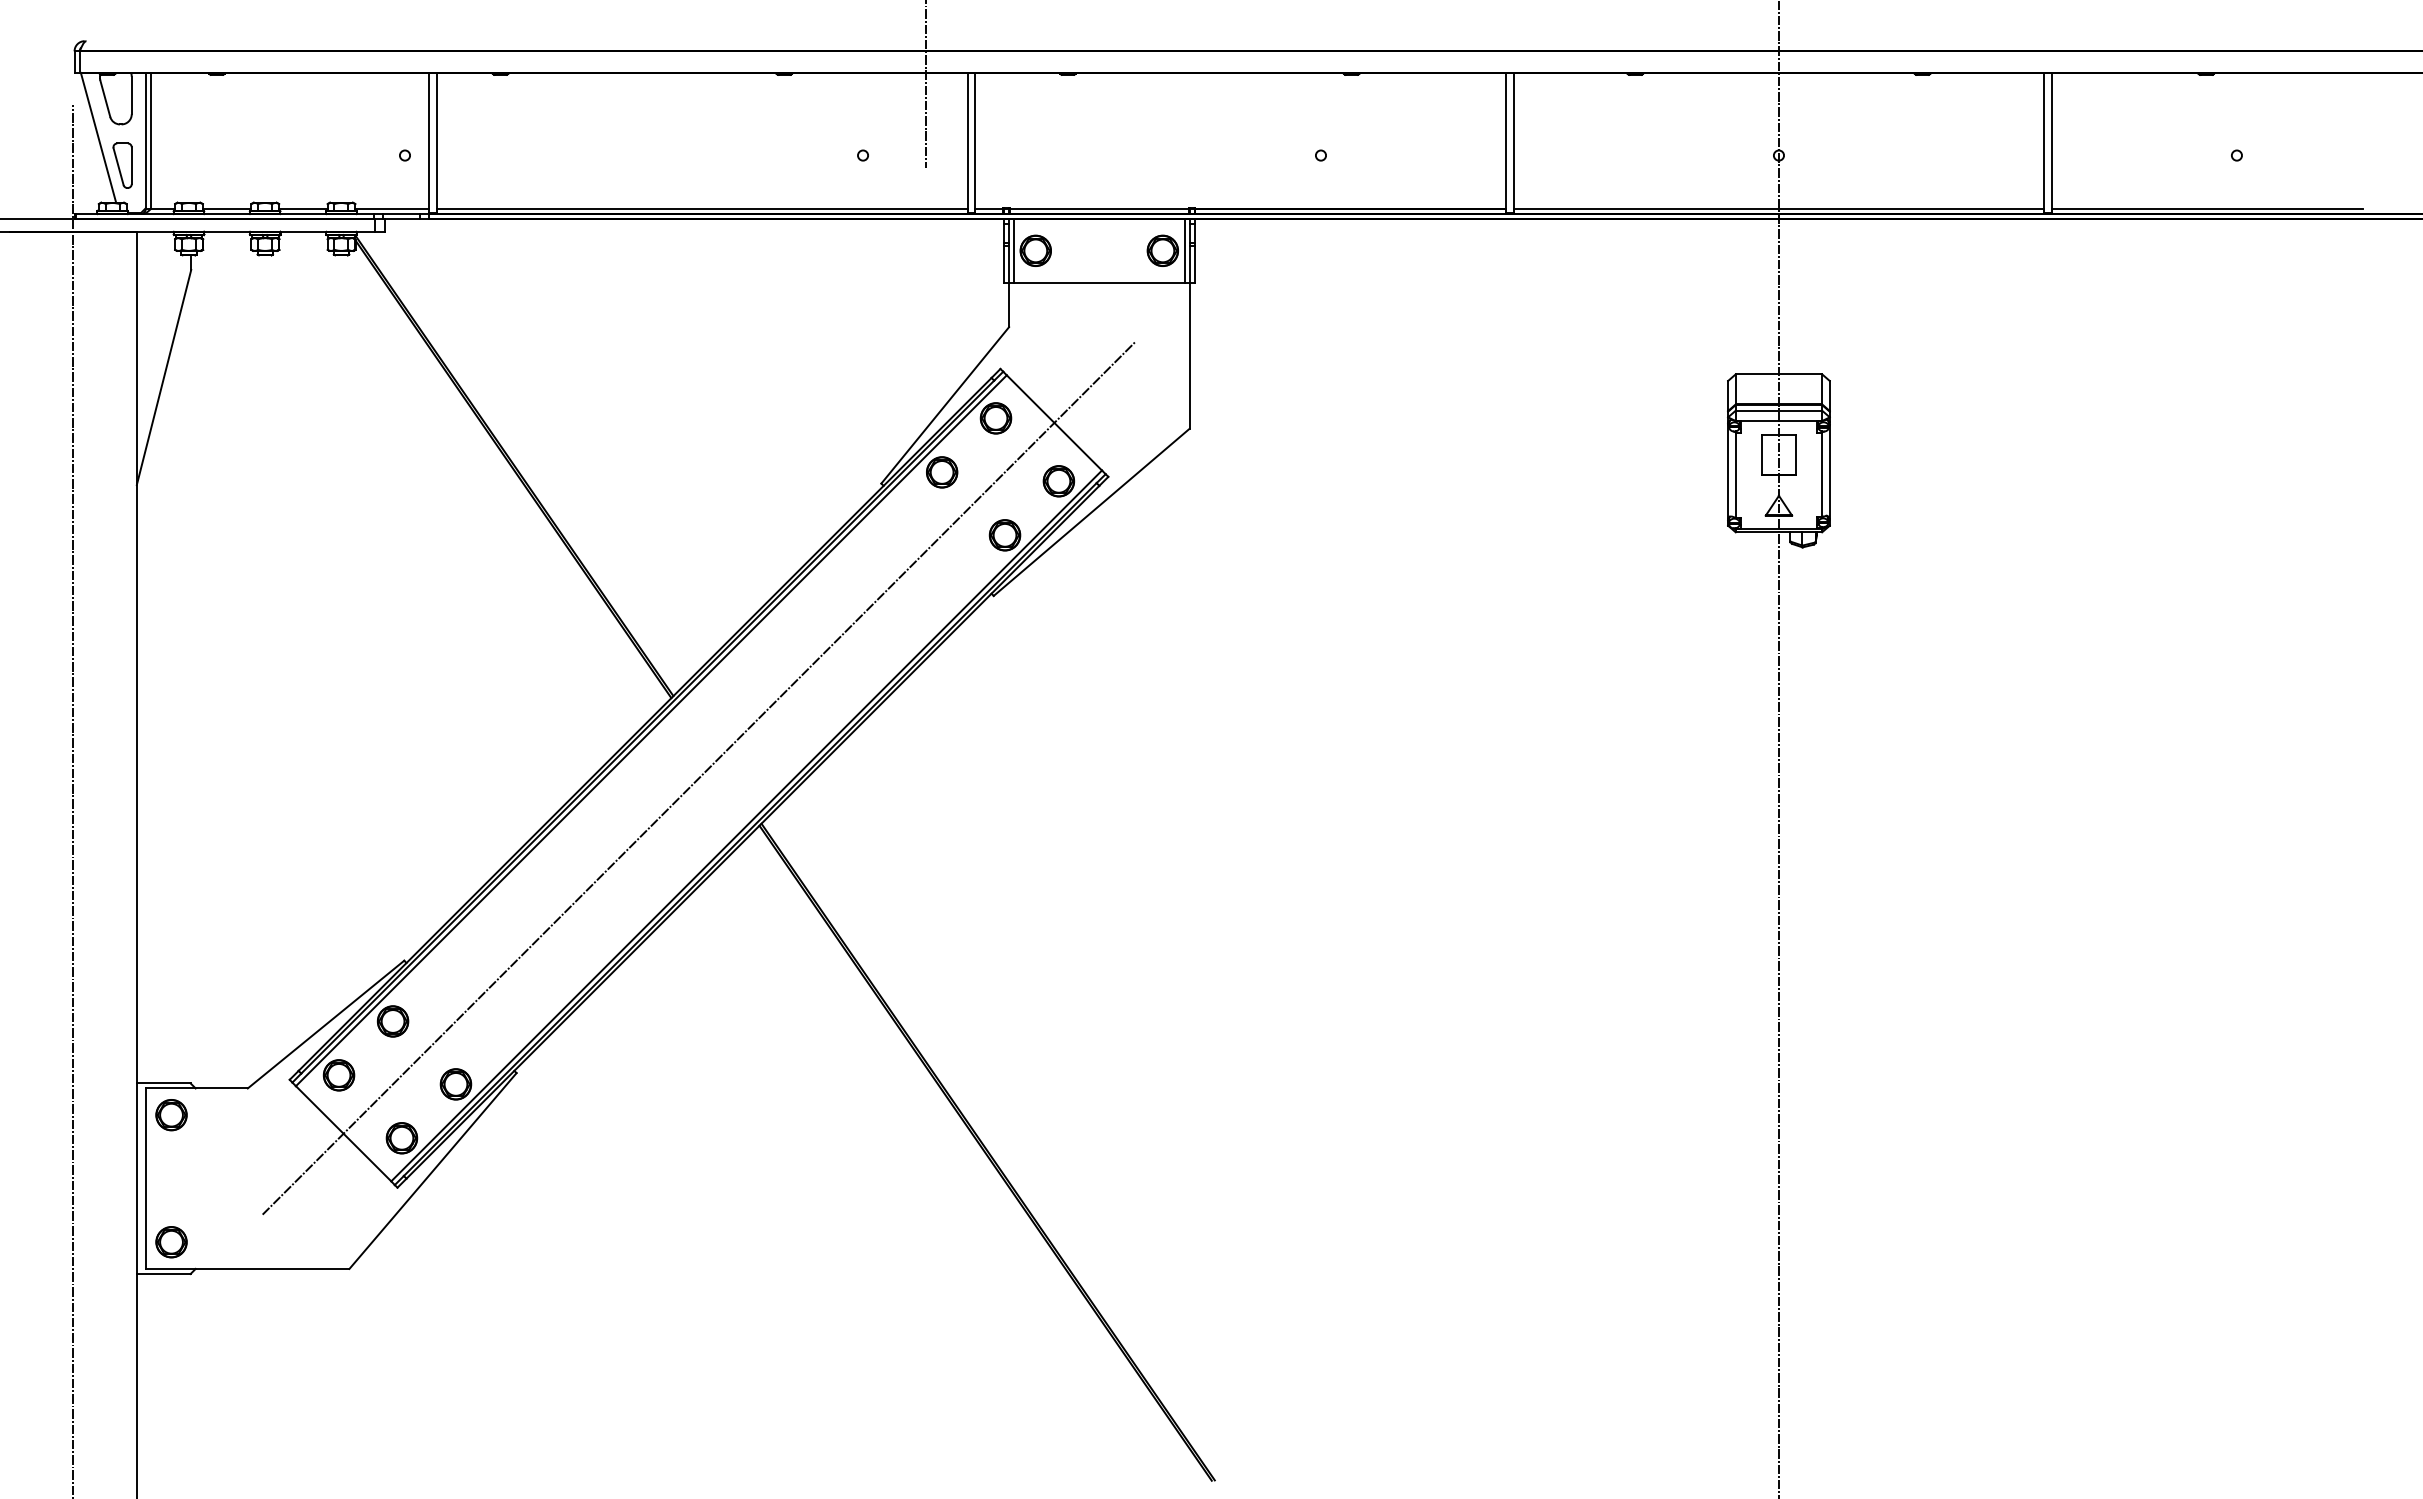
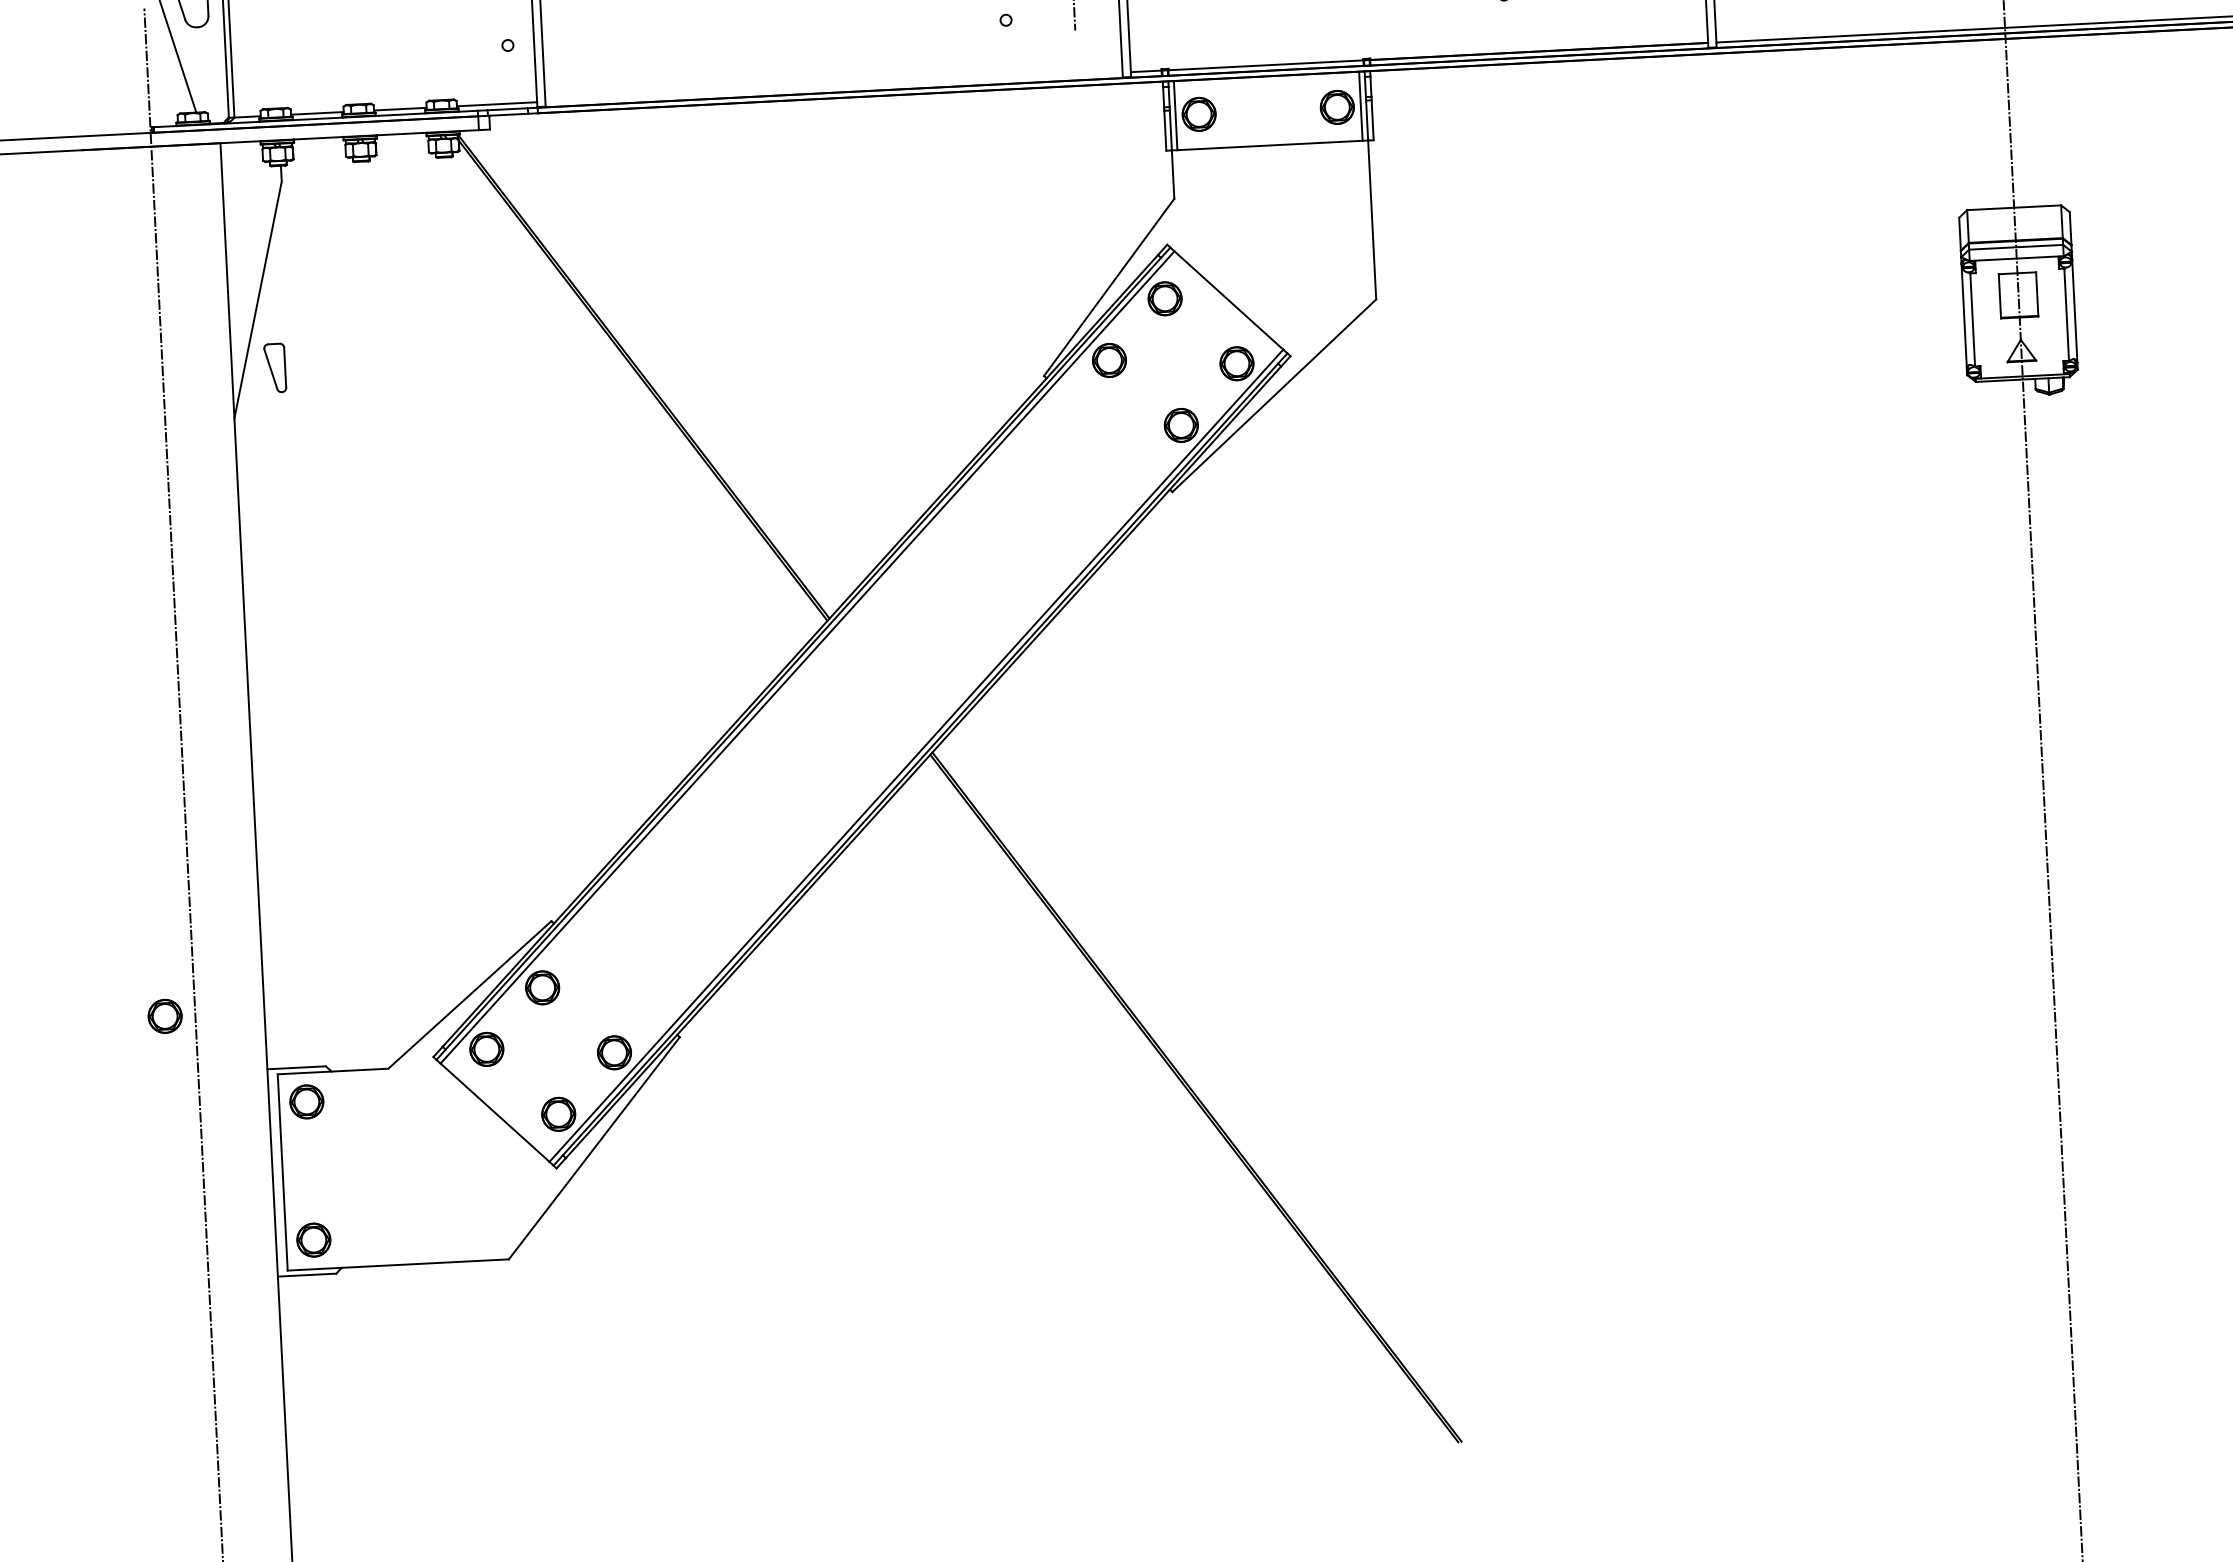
part: (122, 165) -> (275, 367), moved
line: (701, 208) -> (833, 86), removed
line: (698, 778) -> (861, 706), removed
part: (45, 1030) -> (165, 1016), added

